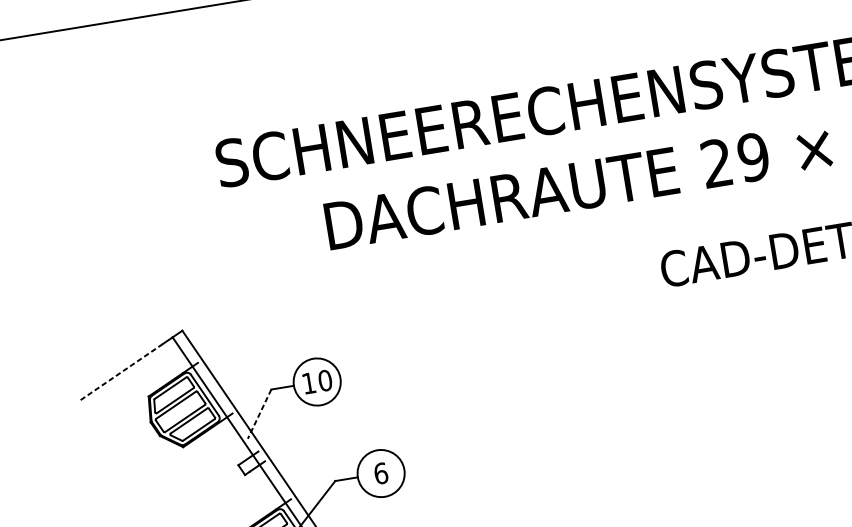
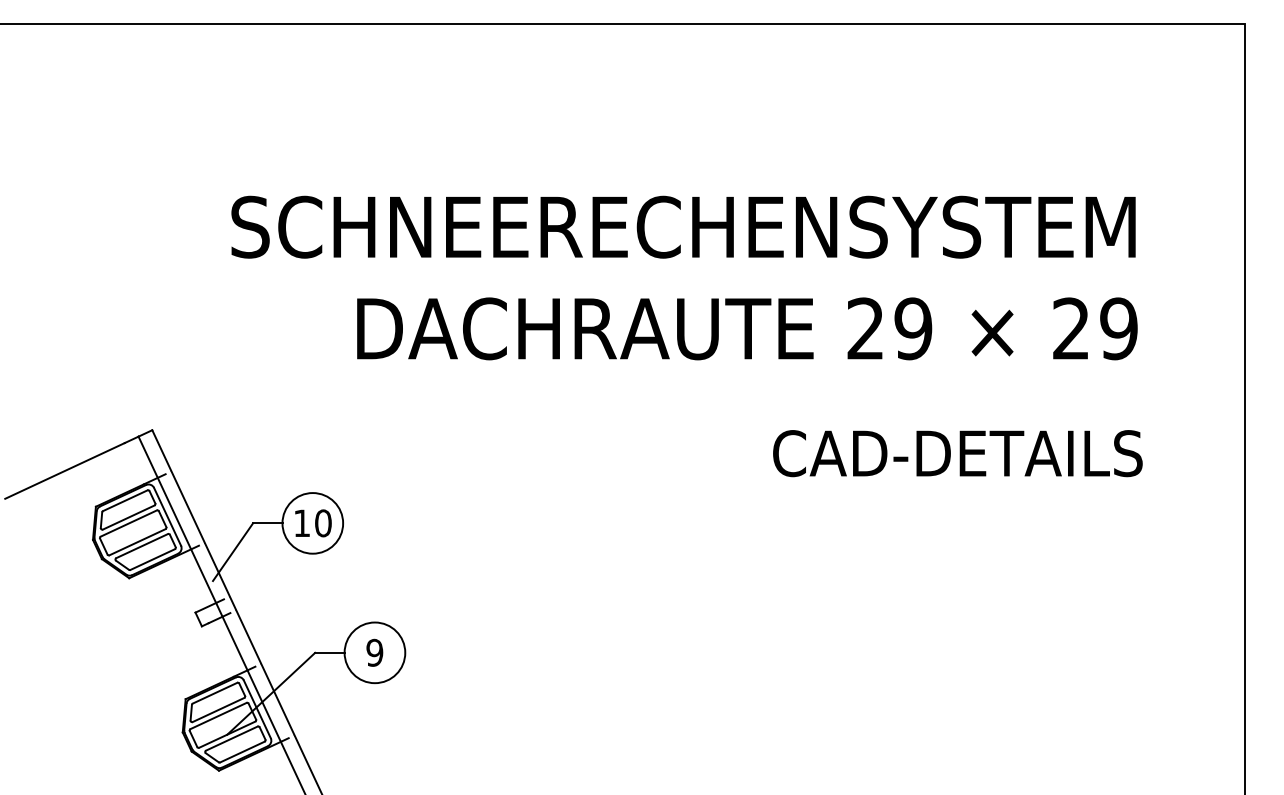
line: (120, 372) -> (65, 470), dashed -> solid
line: (259, 414) -> (232, 552), dashed -> solid
text: (380, 473) -> (374, 652), 6 -> 9

